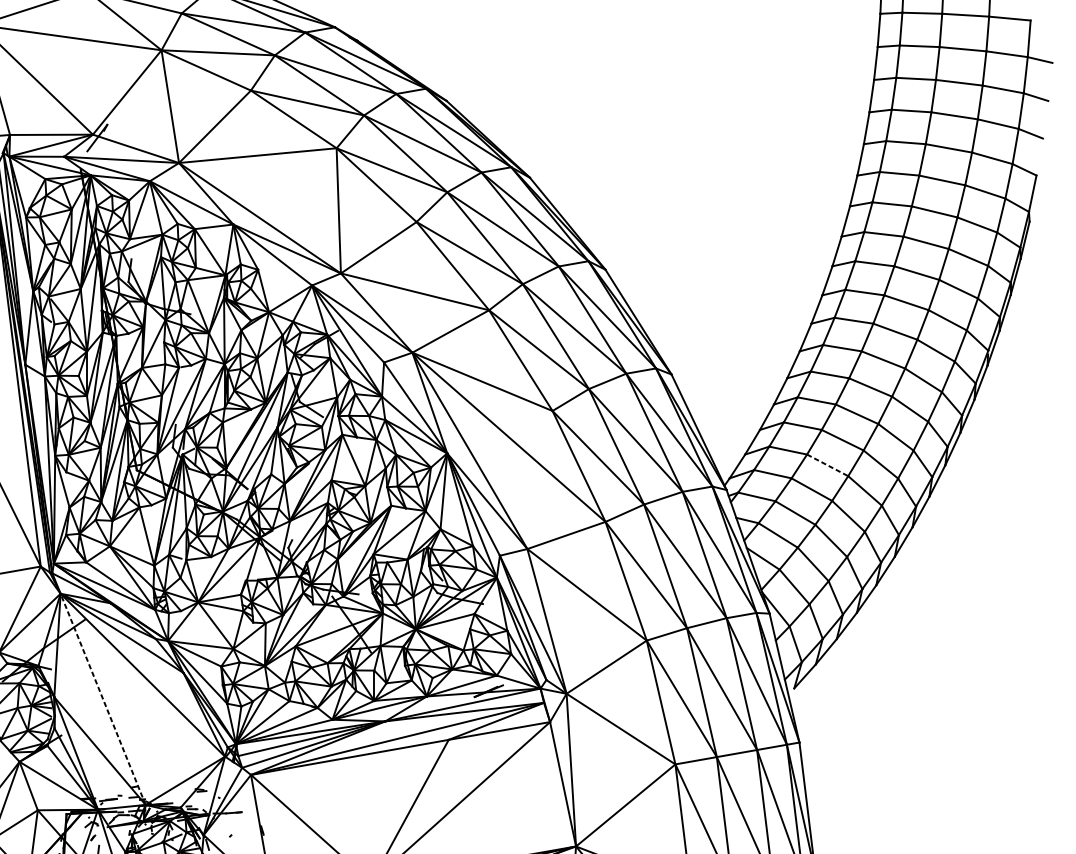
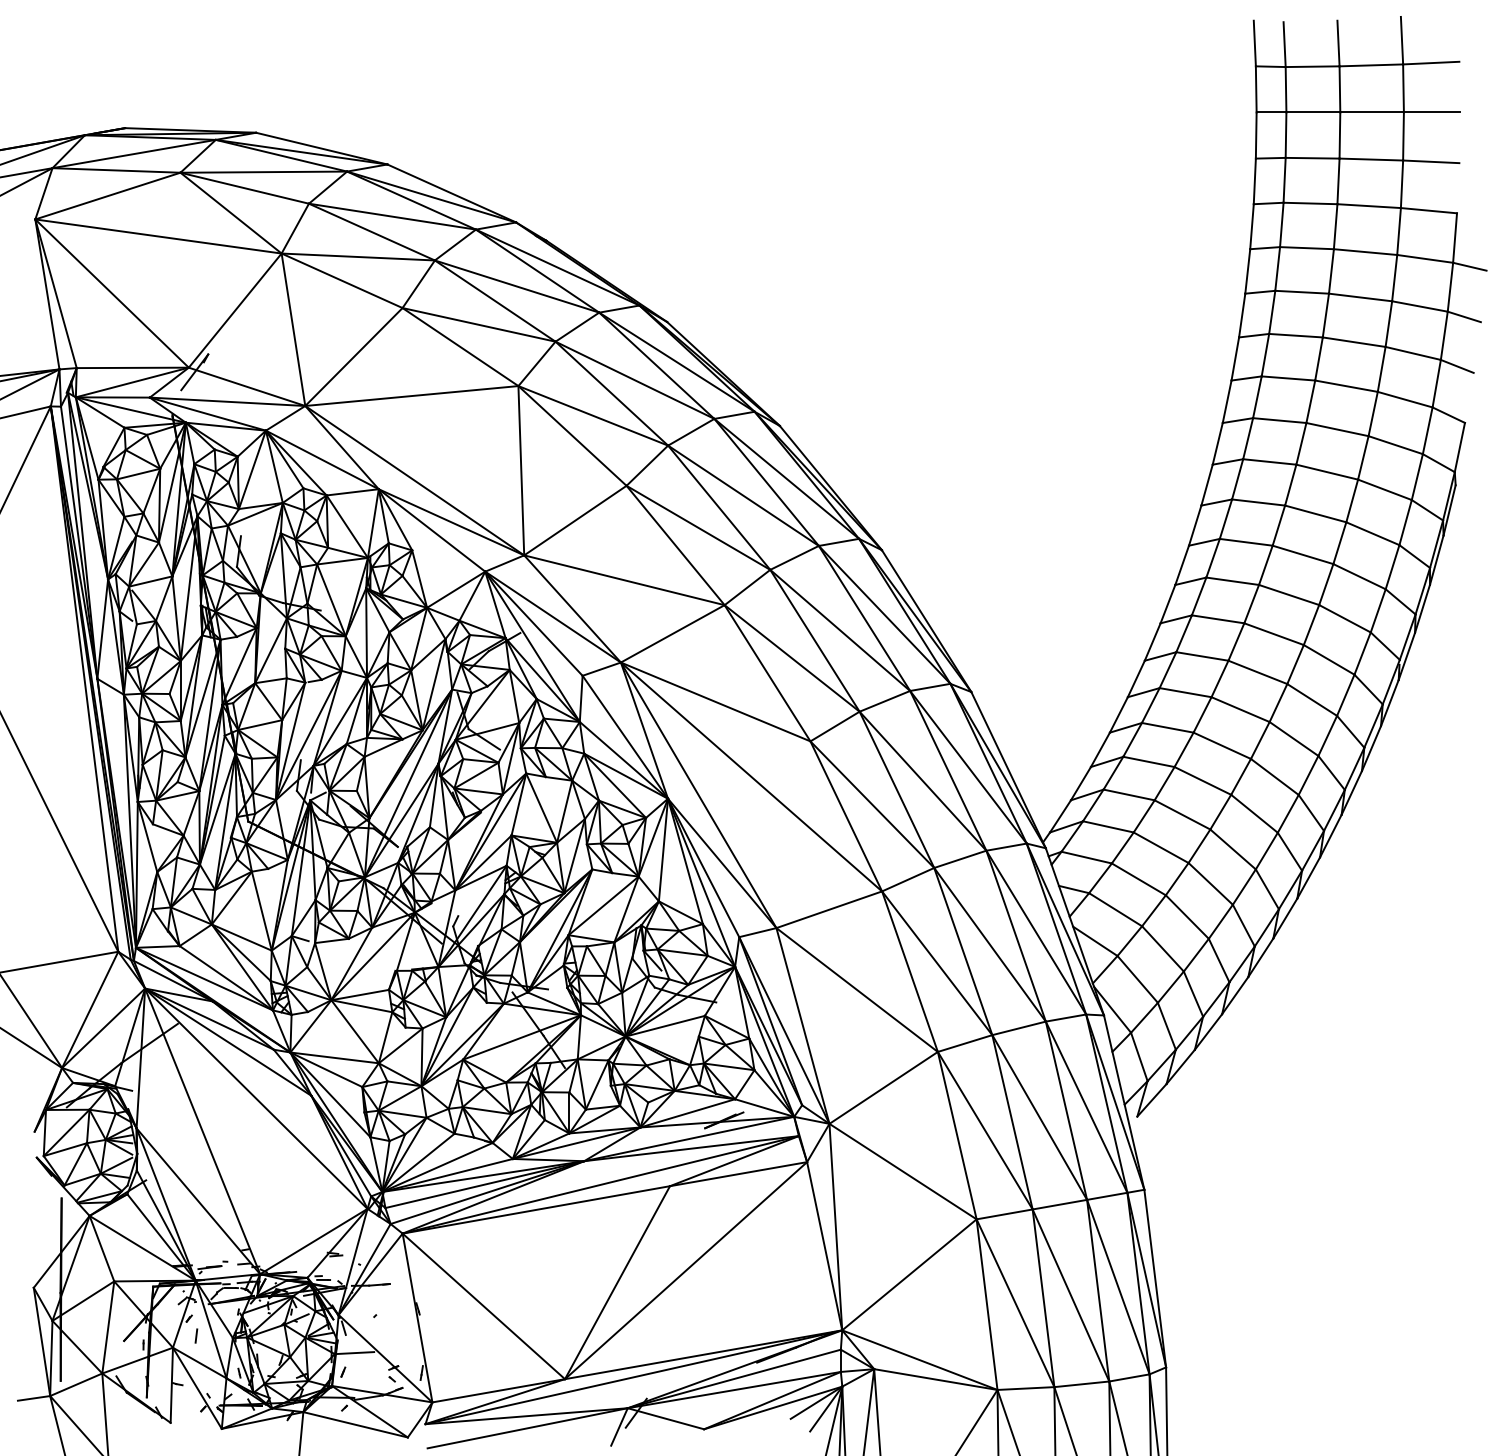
line: (827, 465) -> (1182, 815), dashed -> solid
line: (103, 699) -> (202, 1131), dashed -> solid

